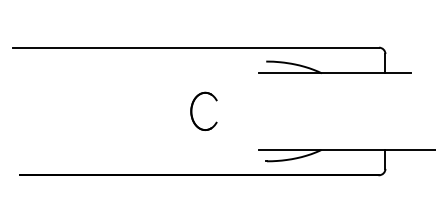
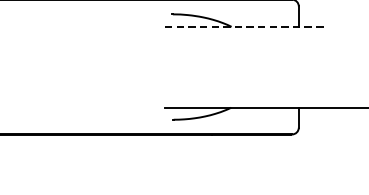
line: (335, 73) -> (246, 26), solid -> dashed
part: (192, 110) -> (94, 66), removed

